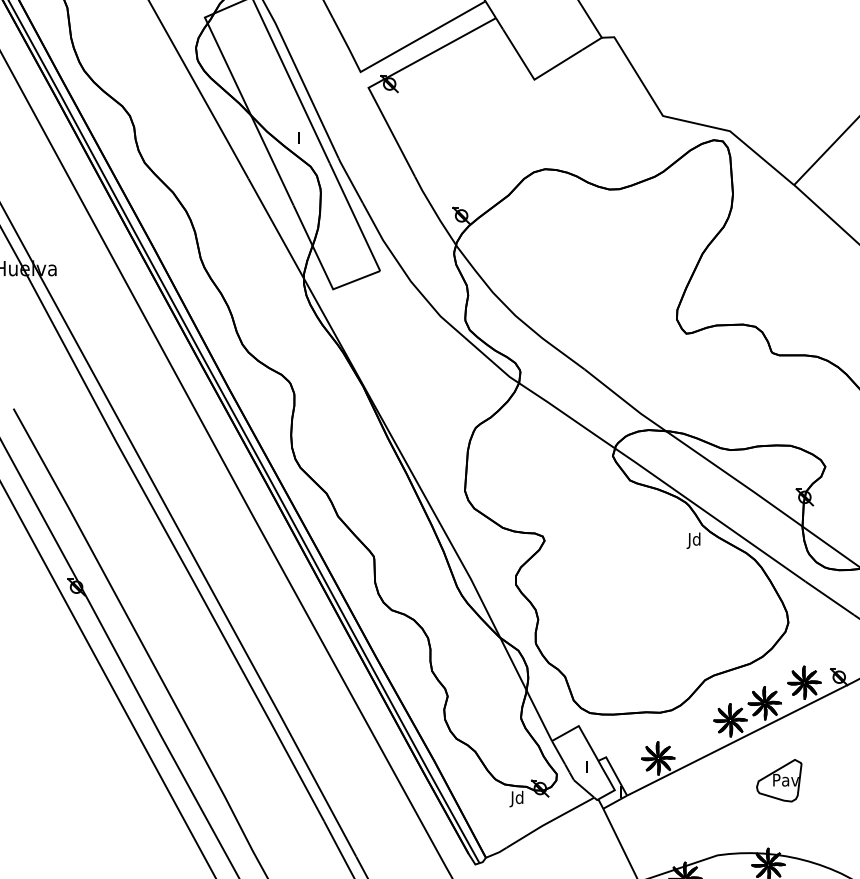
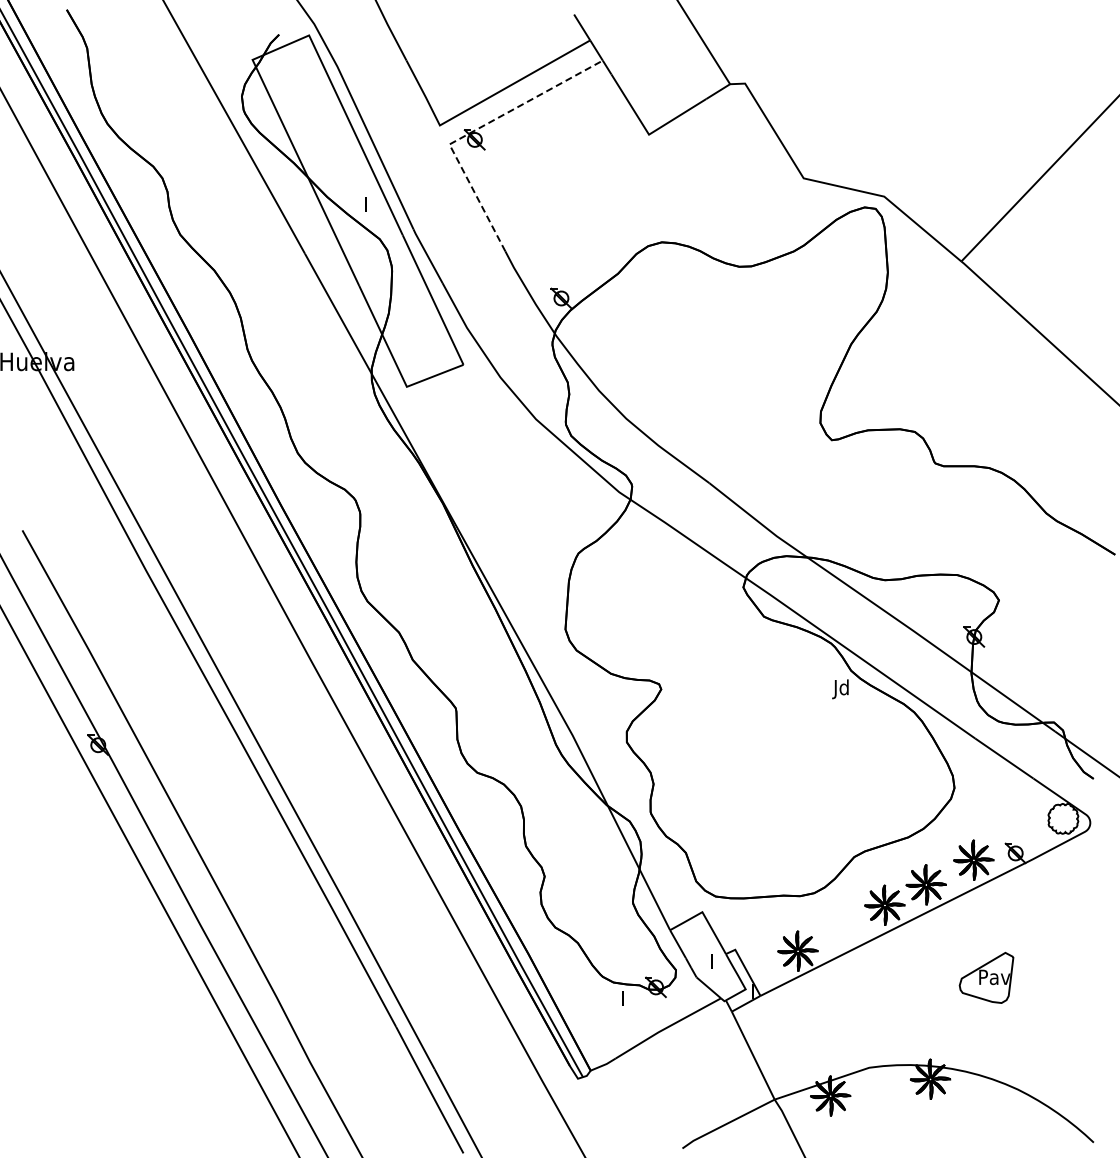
line: (388, 77) -> (473, 131), solid -> dashed
part: (779, 780) -> (986, 977), moved
text: (516, 798) -> (627, 999), Jd -> I

